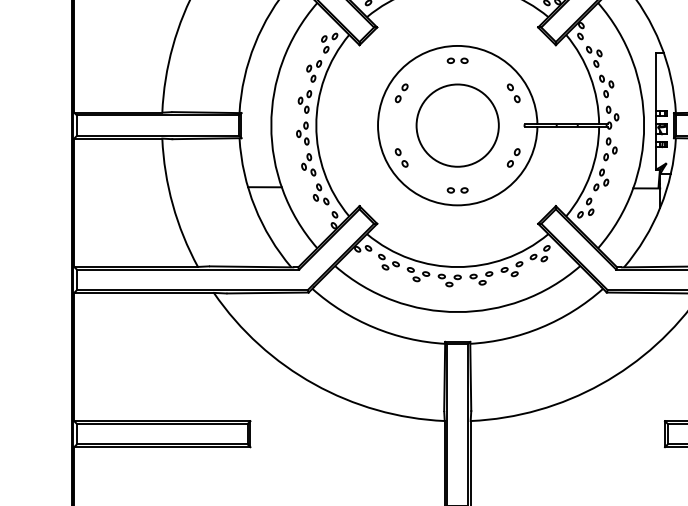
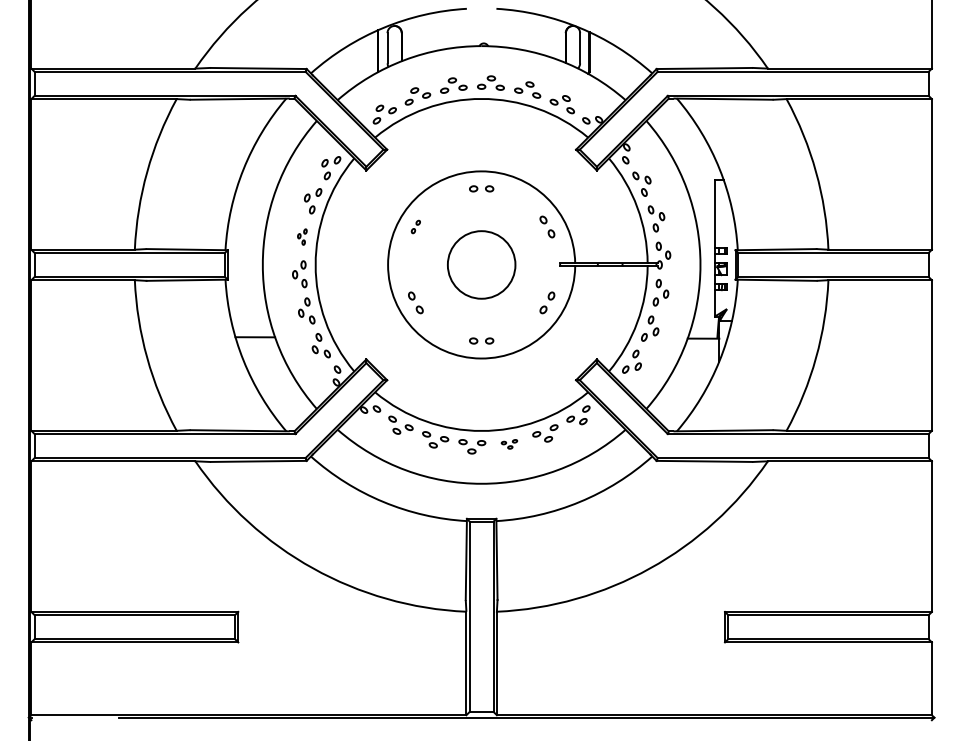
part: (401, 92) -> (415, 226), size x0.6
part: (305, 101) -> (302, 236), size x0.6
circle: (457, 125) -> (481, 264), size x0.7
part: (481, 278) -> (509, 444), size x0.6

